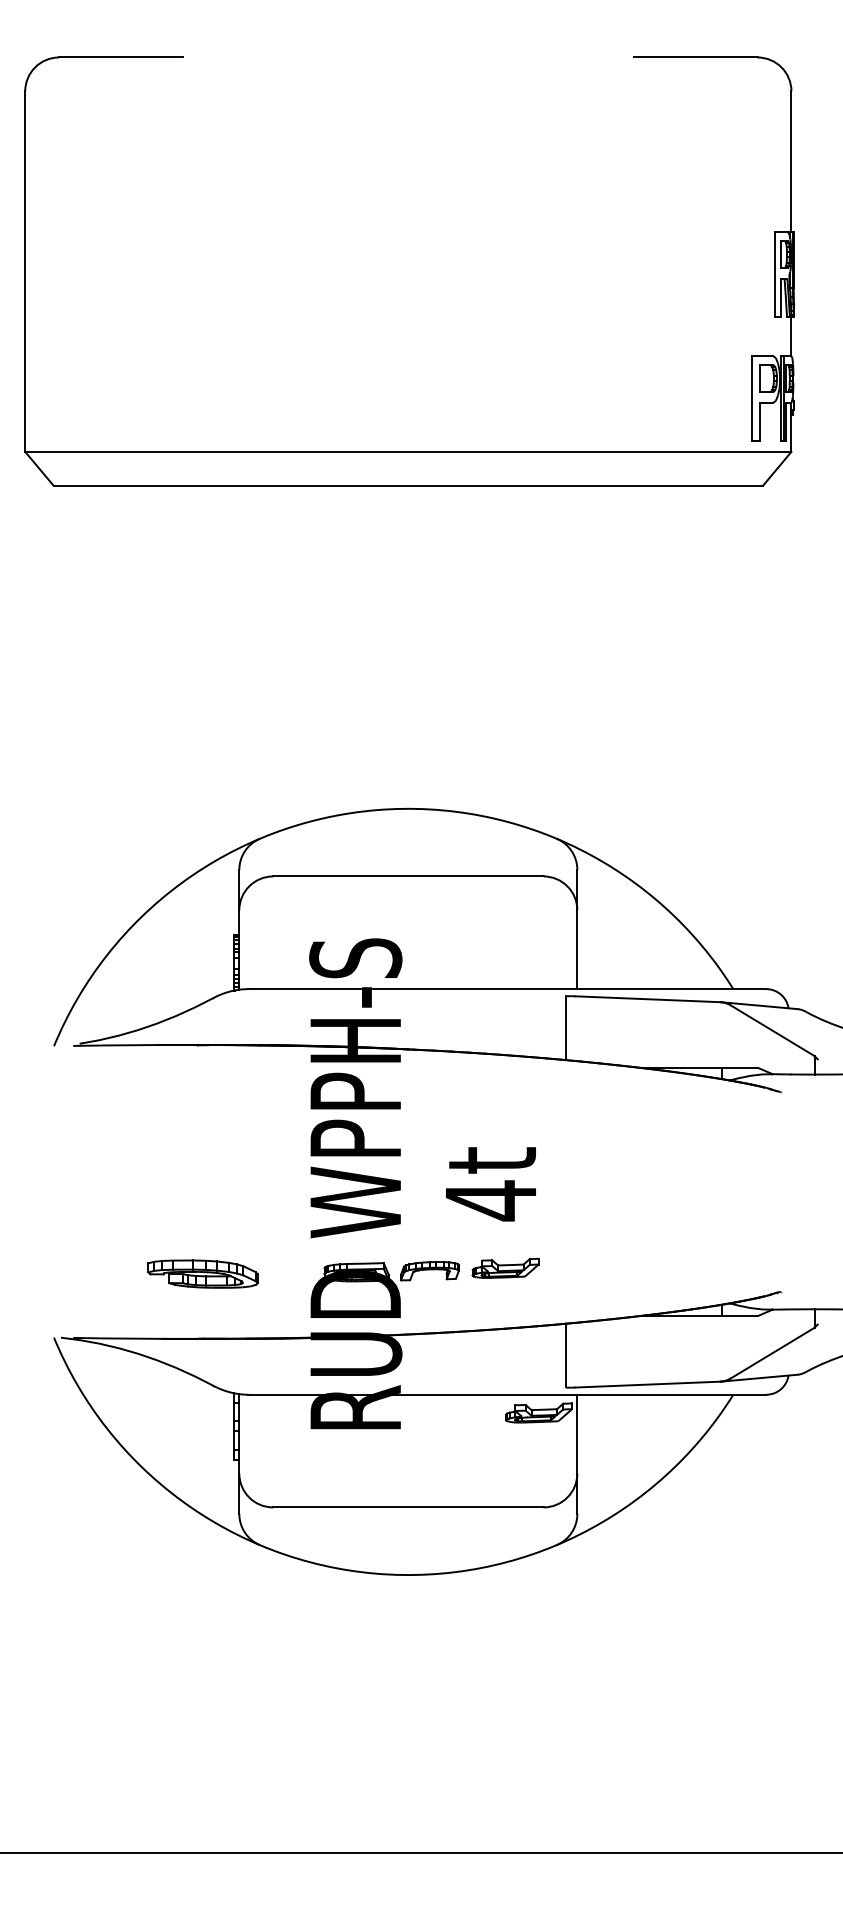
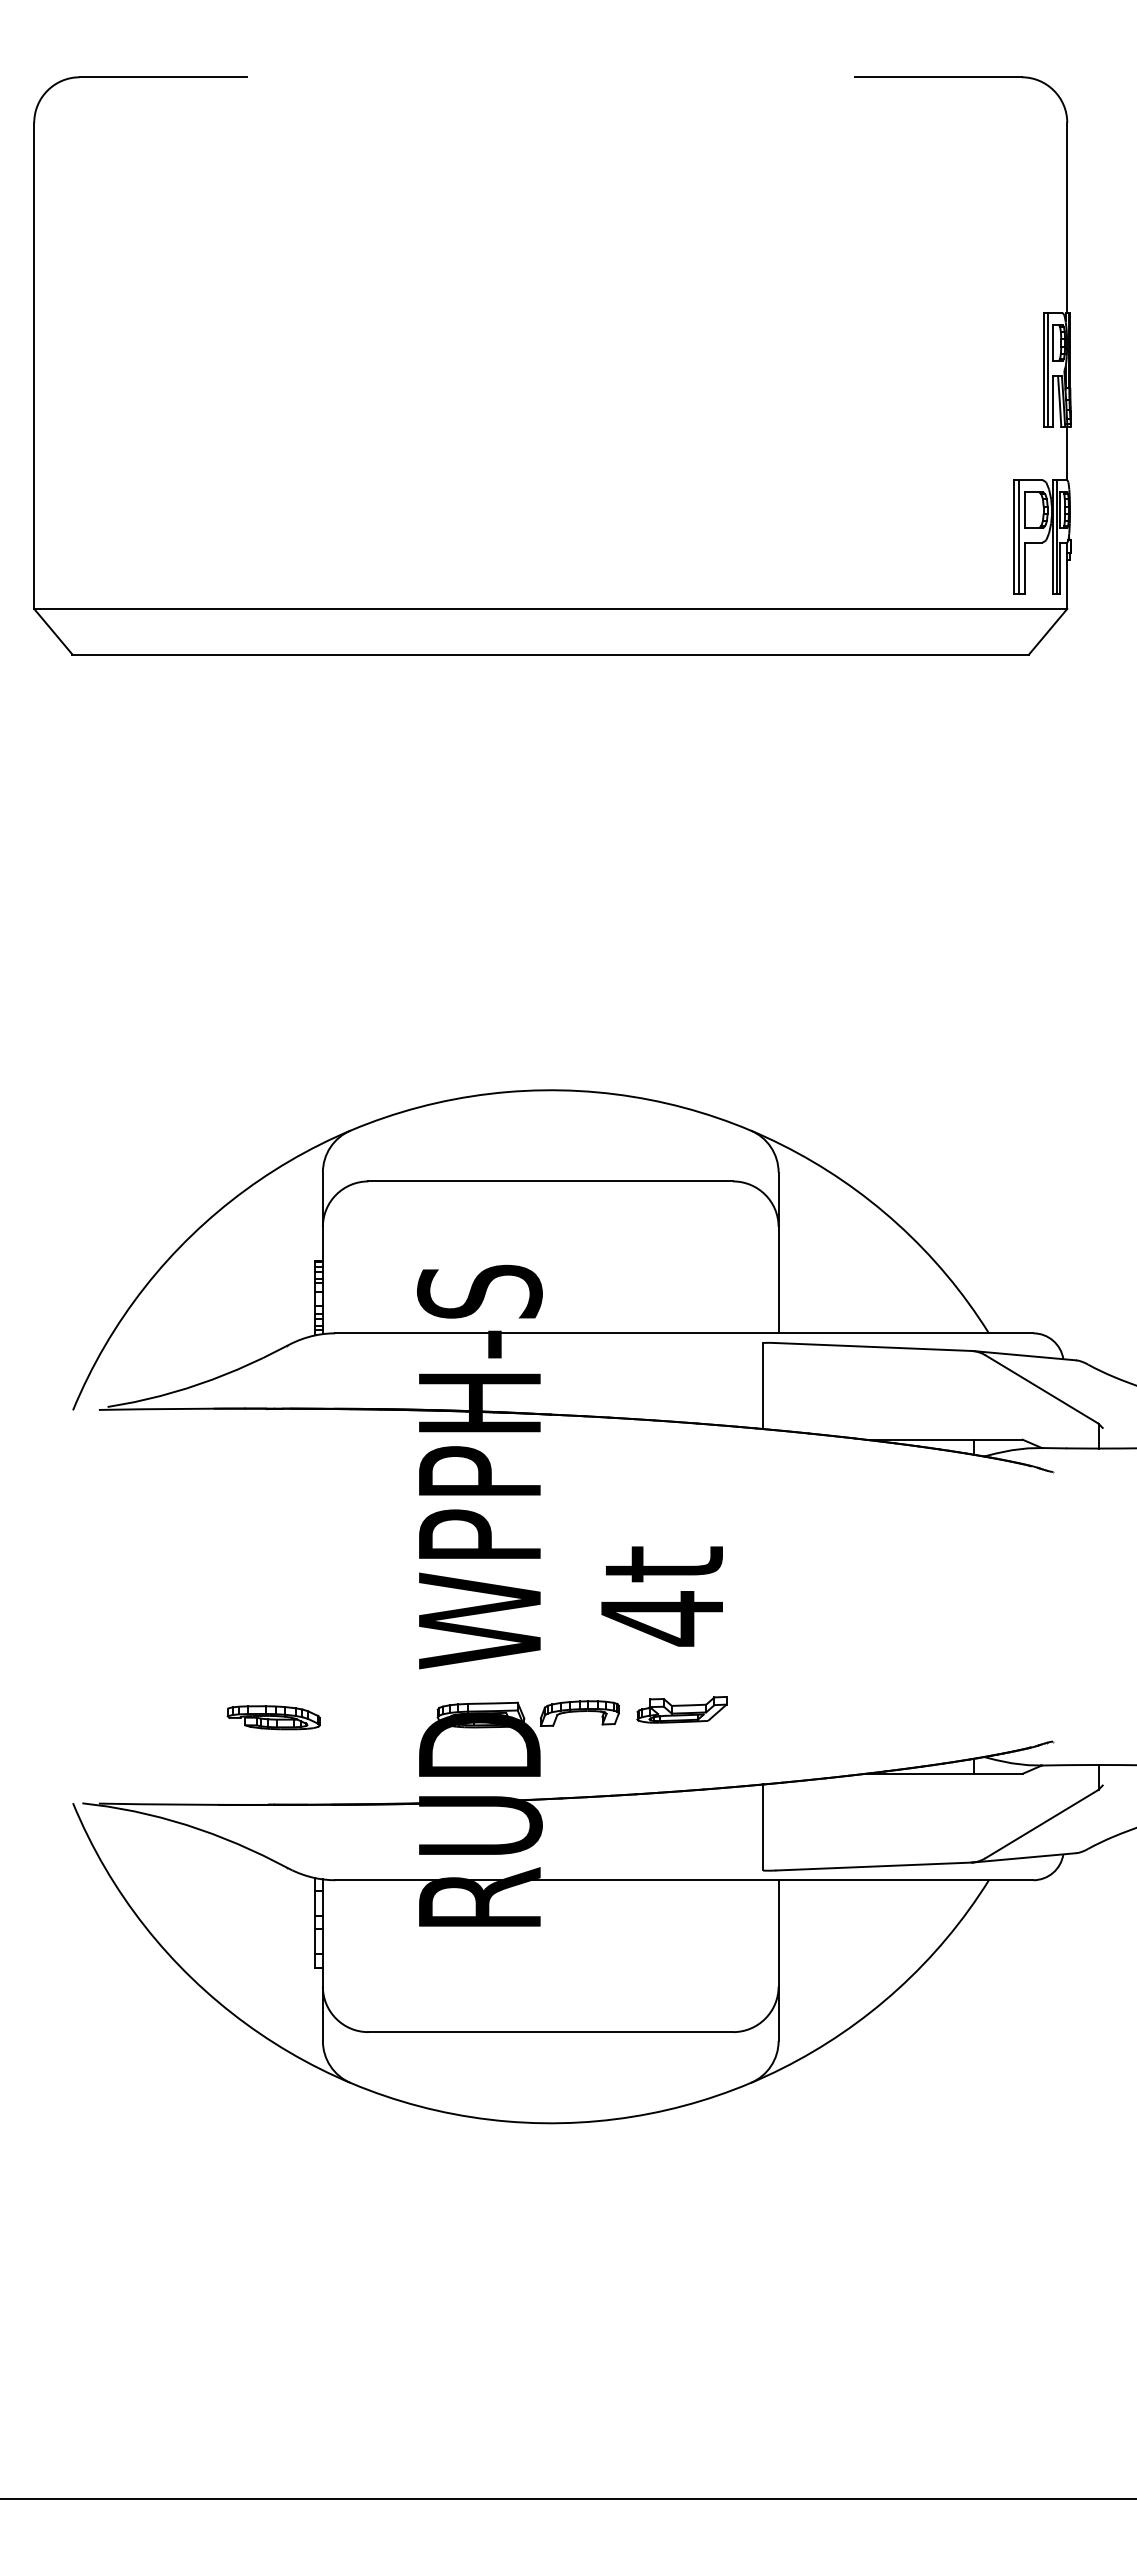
line: (777, 274) -> (1048, 369), added
line: (755, 398) -> (1018, 536), added
part: (202, 1274) -> (273, 1717), size x0.62
part: (538, 1412) -> (726, 1904), removed

